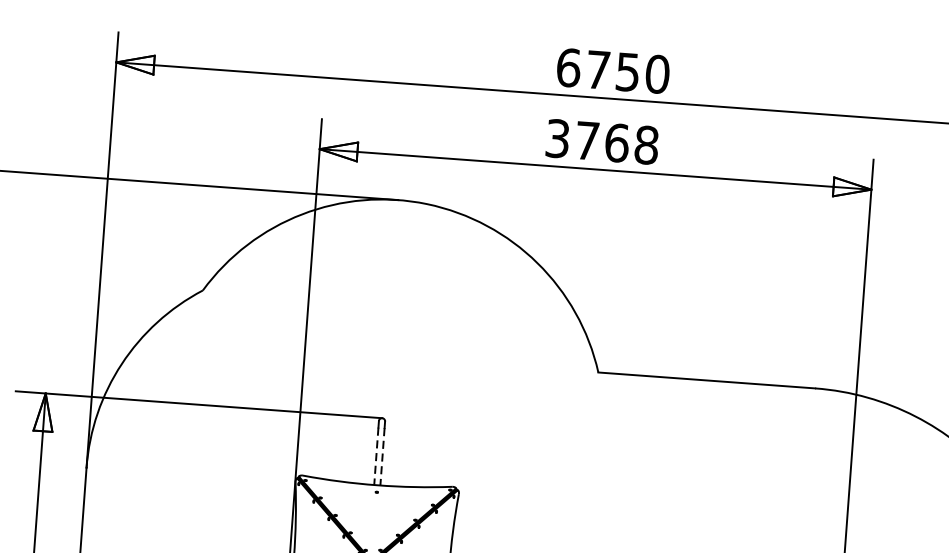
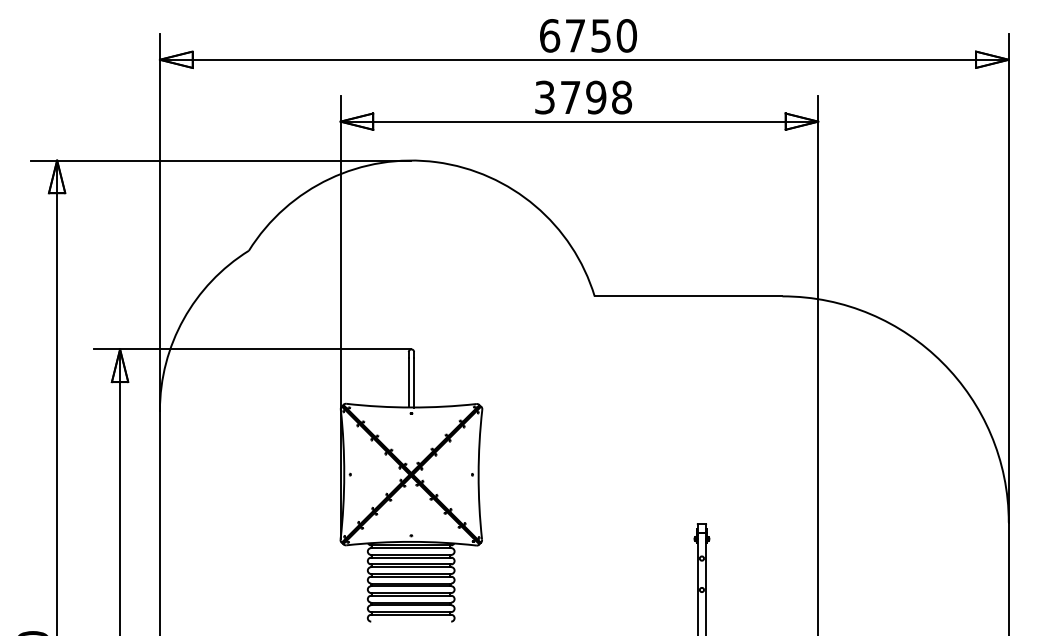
text: (617, 142) -> (596, 97), 3768 -> 3798
line: (376, 456) -> (408, 382), dashed -> solid
line: (382, 456) -> (414, 382), dashed -> solid

